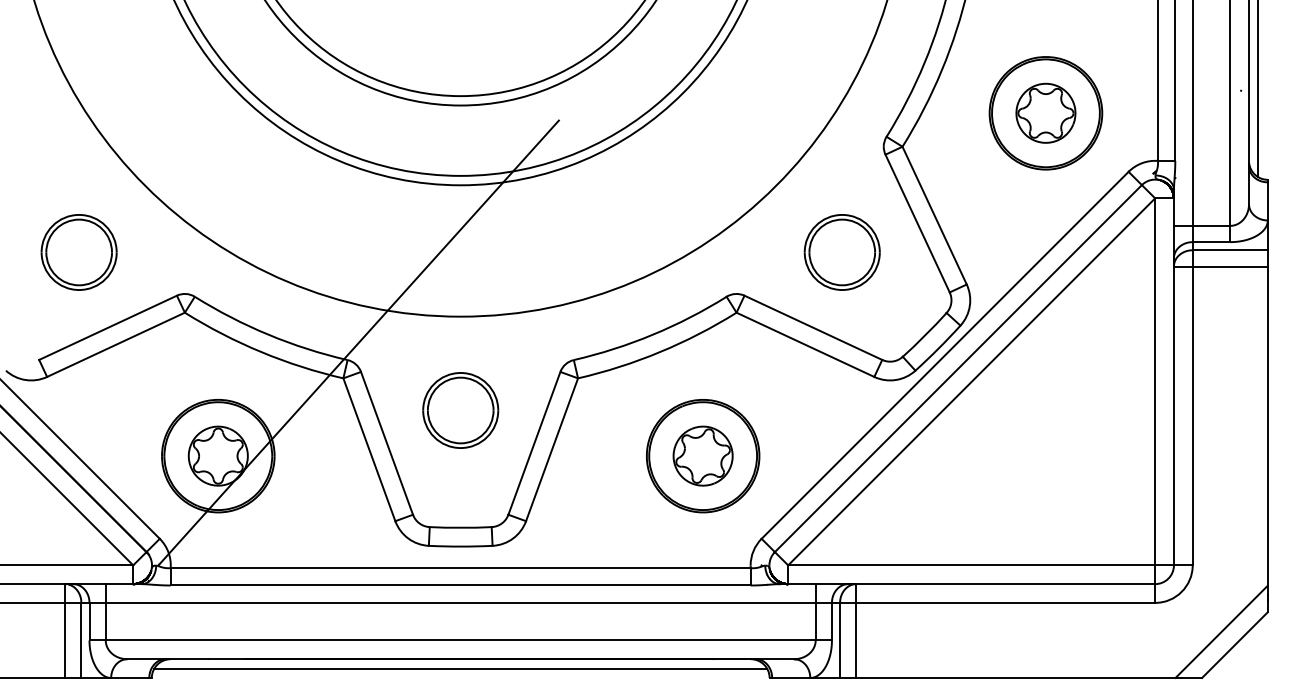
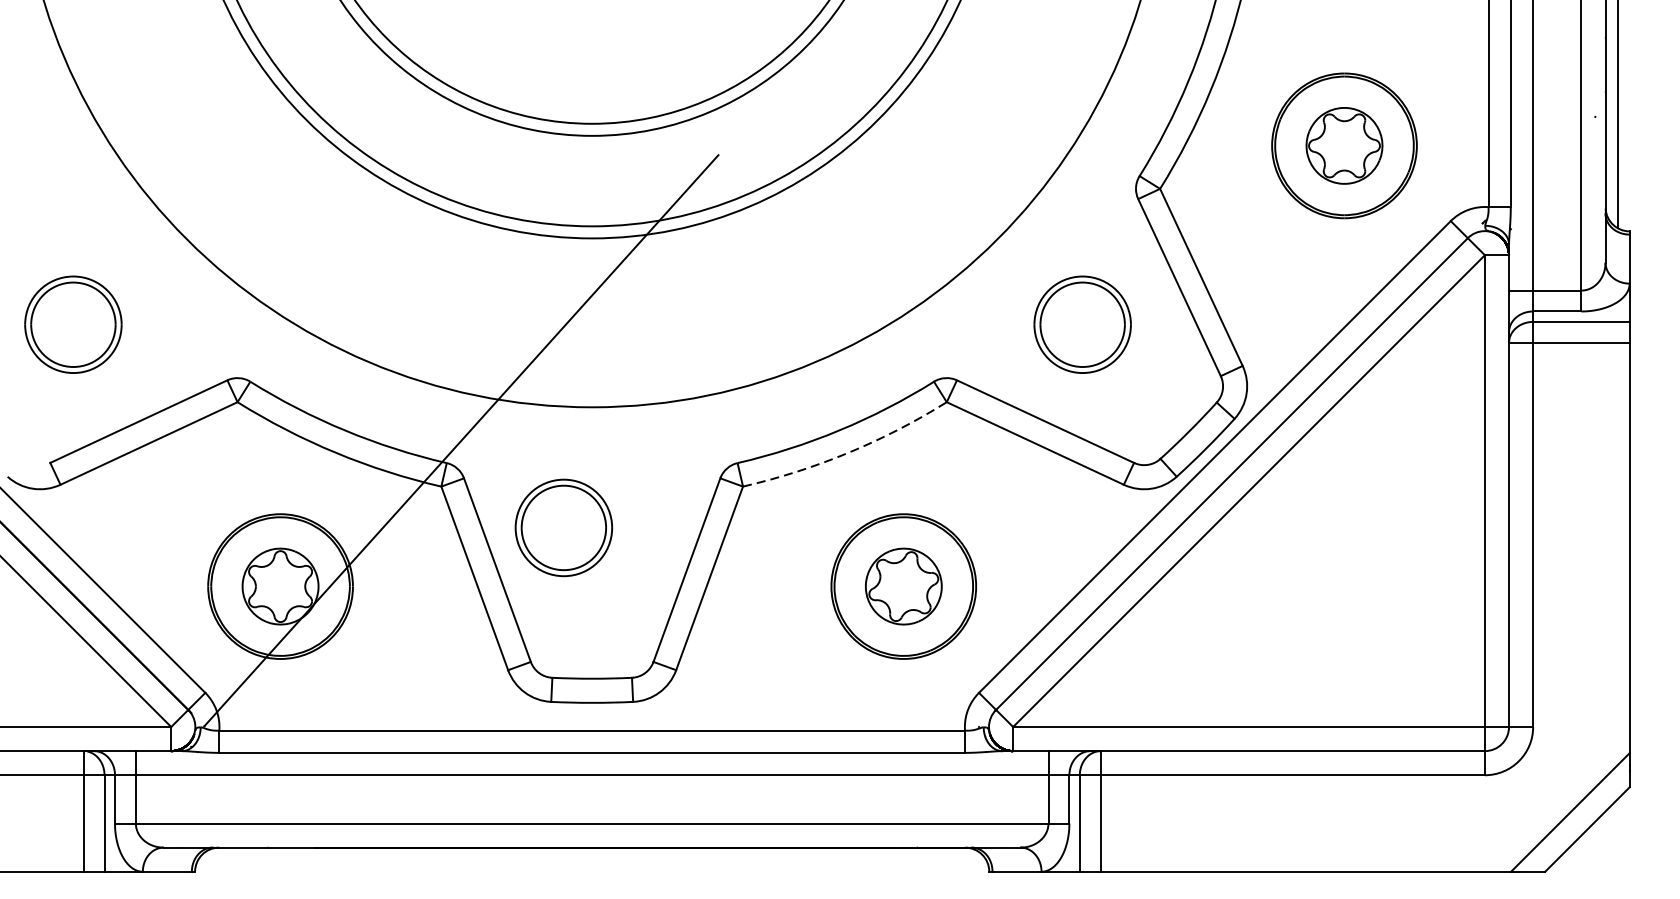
part: (78, 252) -> (72, 324), moved
arc: (660, 352) -> (848, 453), solid -> dashed
part: (460, 410) -> (563, 527), moved
line: (460, 668) -> (591, 859), removed

